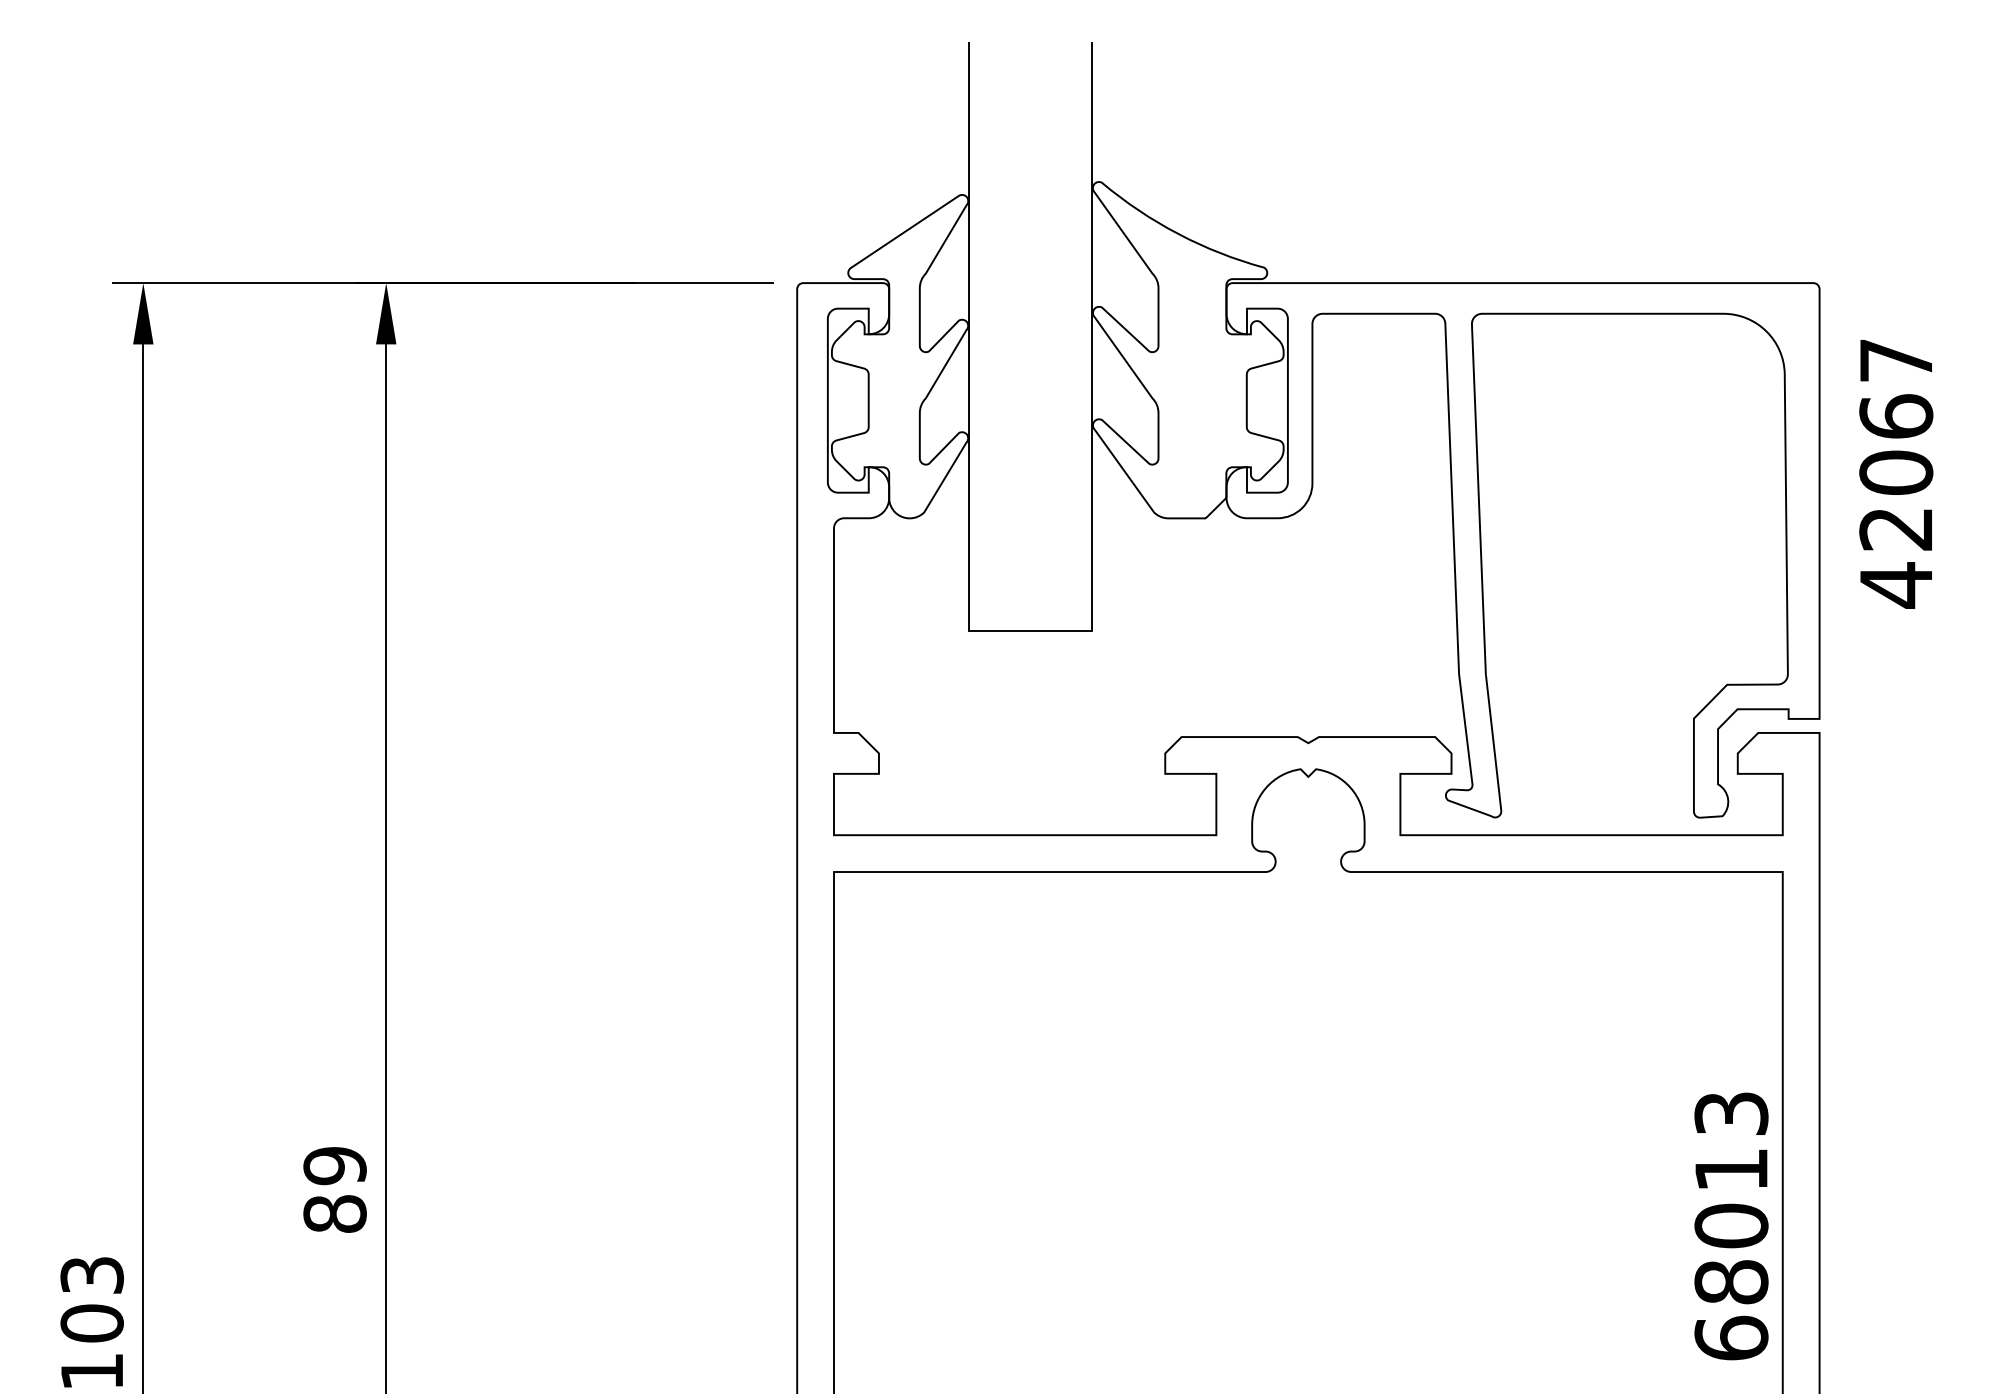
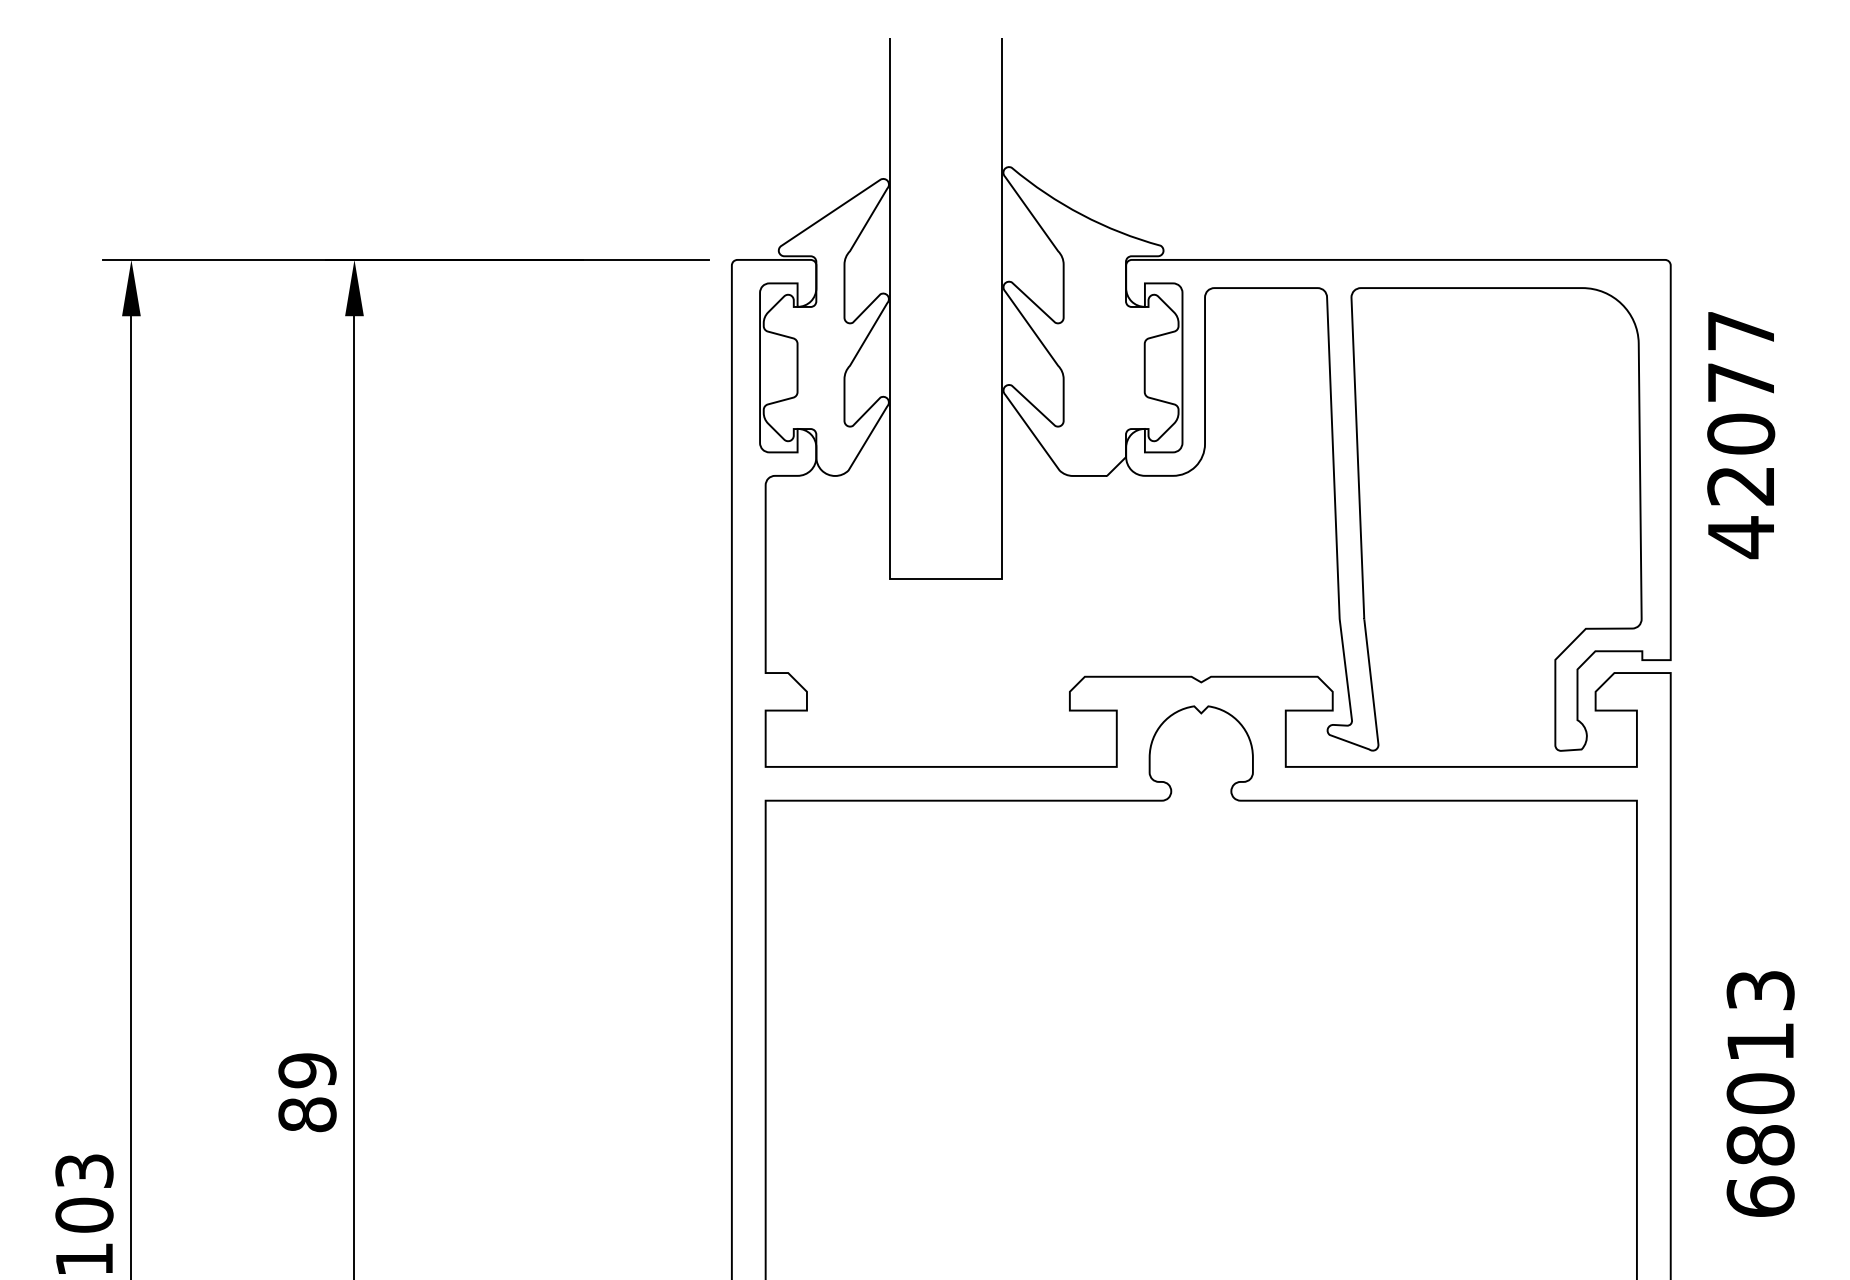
text: (1896, 416) -> (1741, 382), 42067 -> 42077
text: (1731, 1226) -> (1760, 1094), moved

